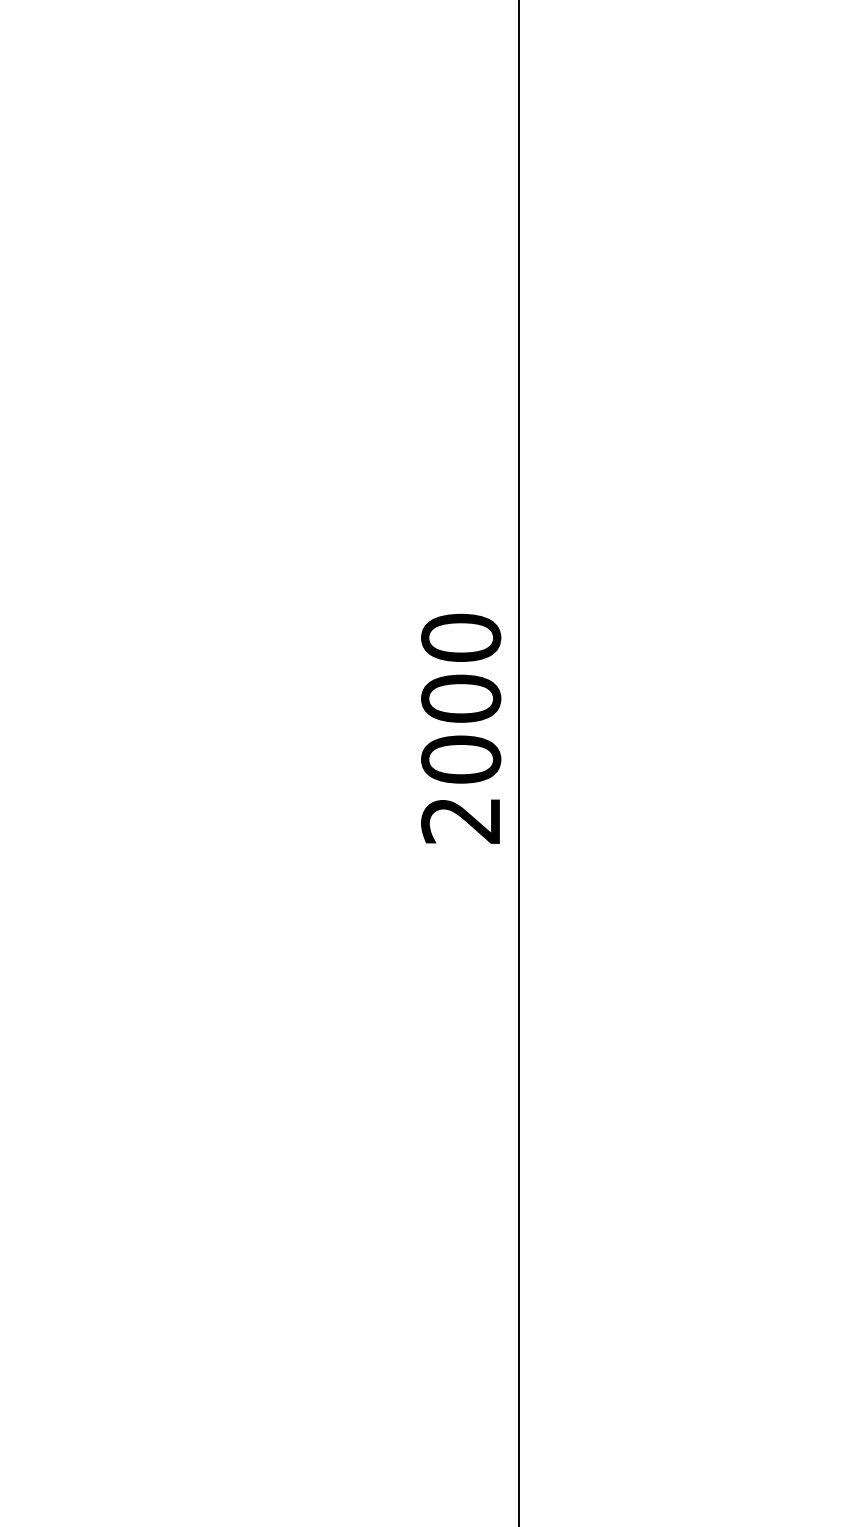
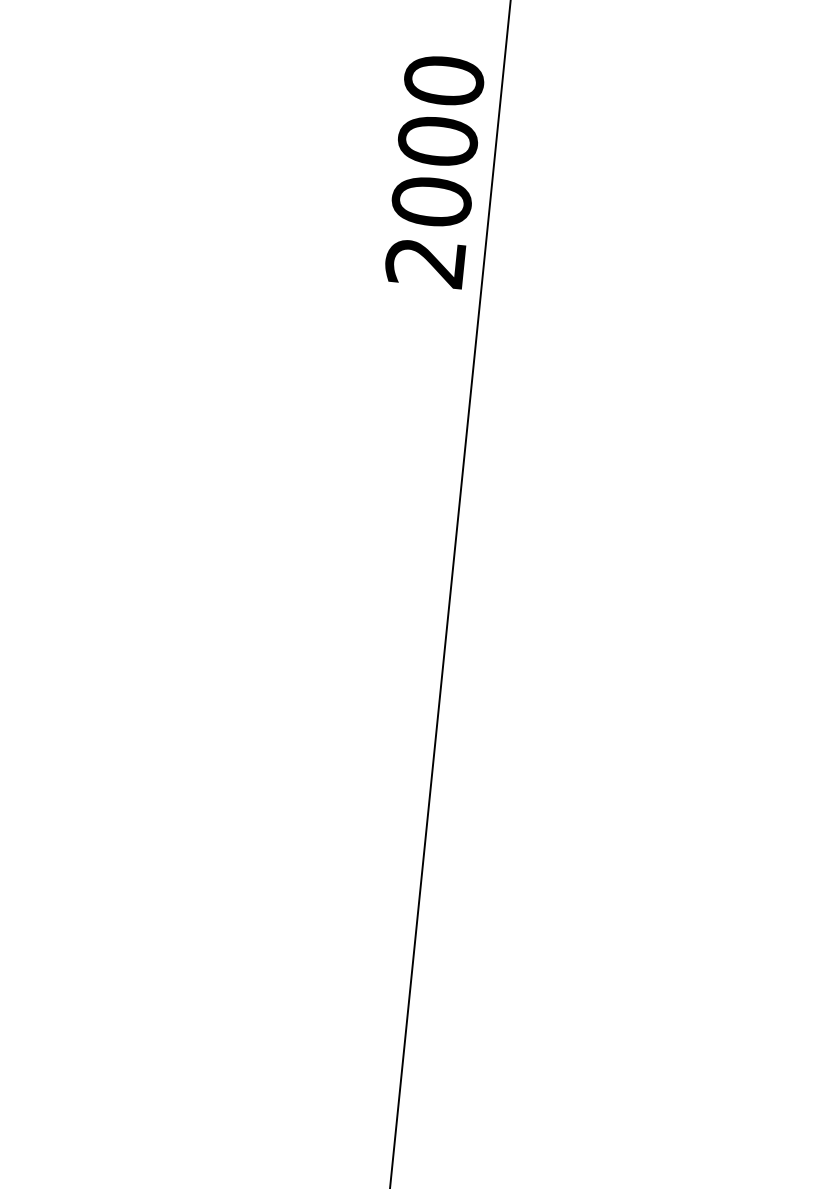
text: (461, 728) -> (435, 170), moved

